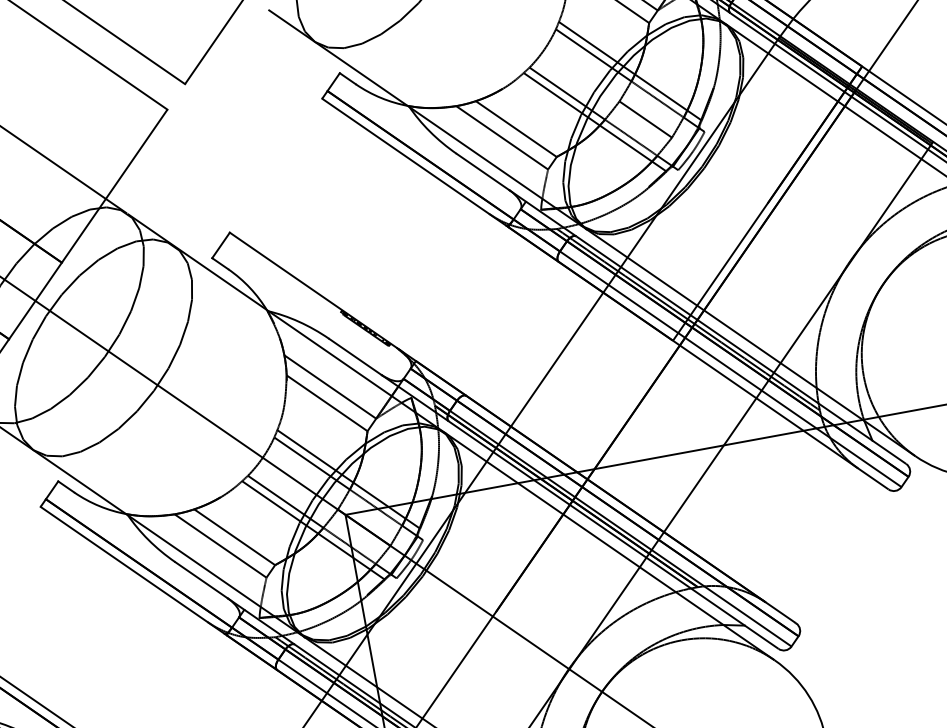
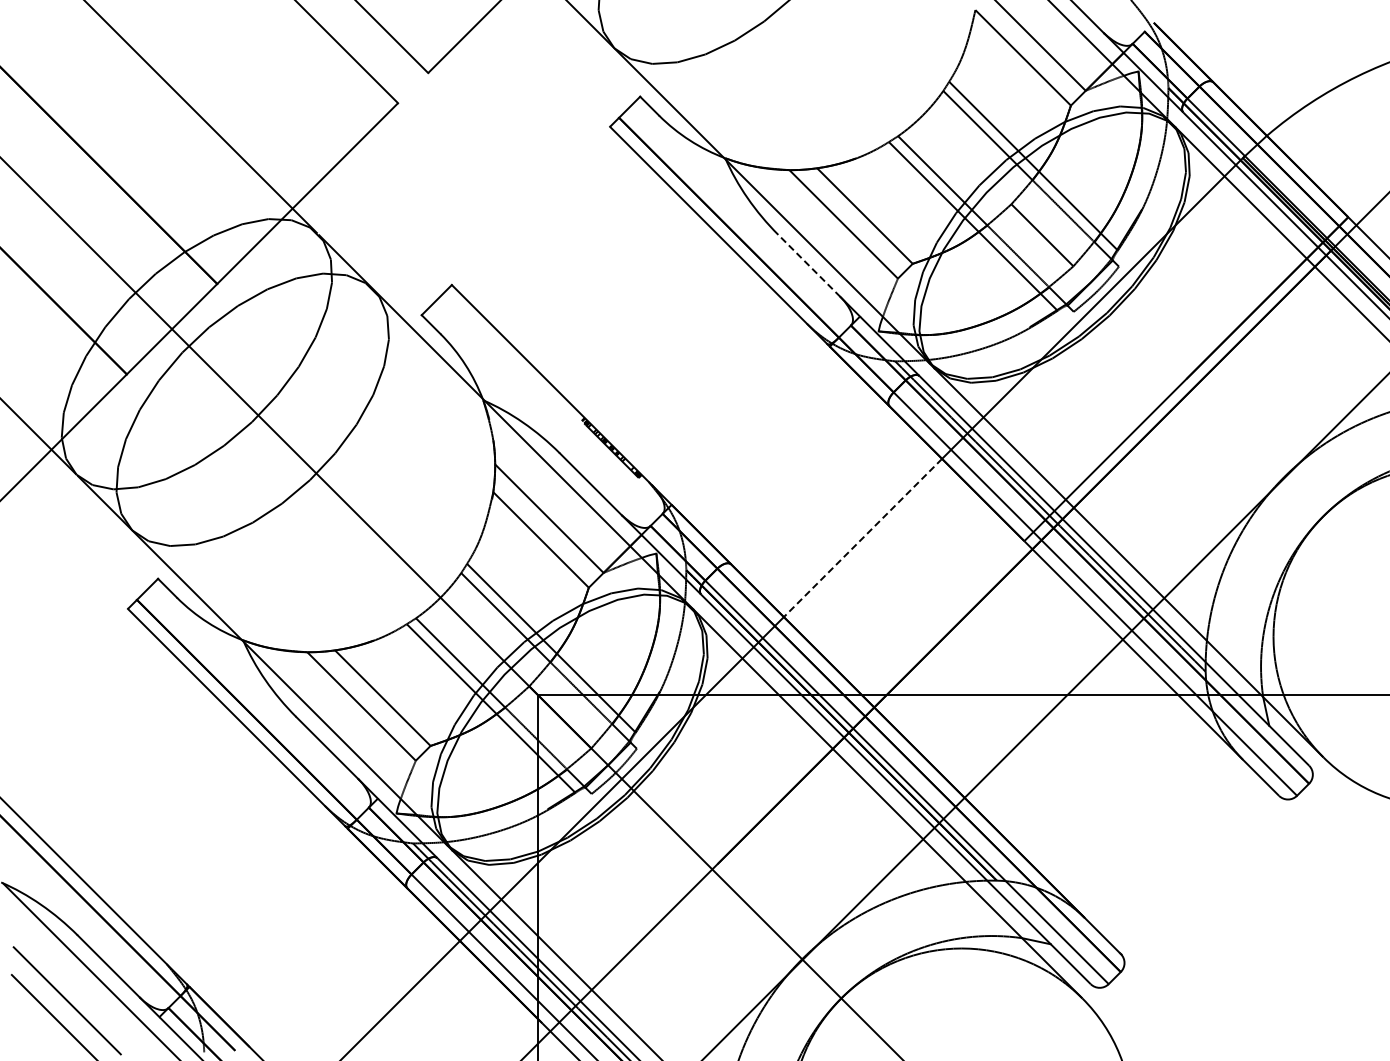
line: (483, 171) -> (809, 265), solid -> dashed
line: (557, 359) -> (863, 537), solid -> dashed

